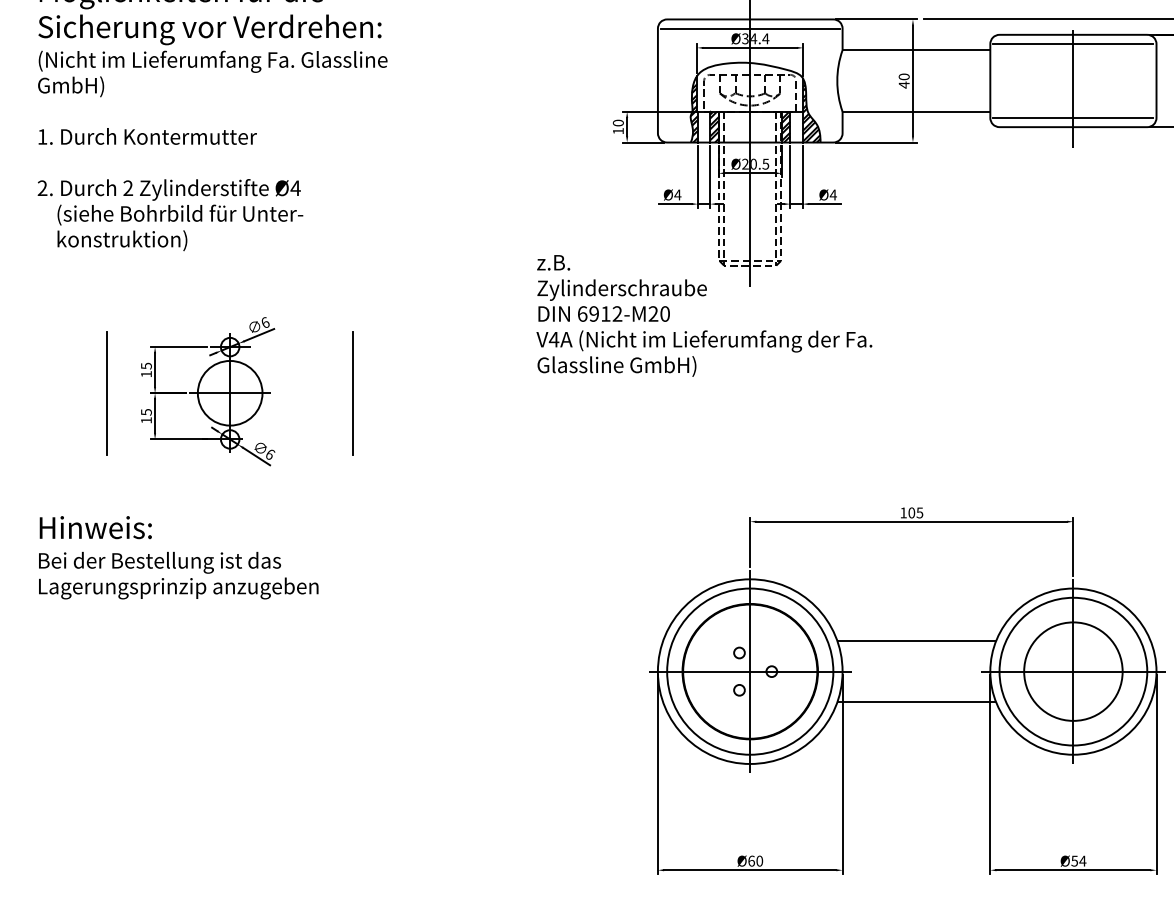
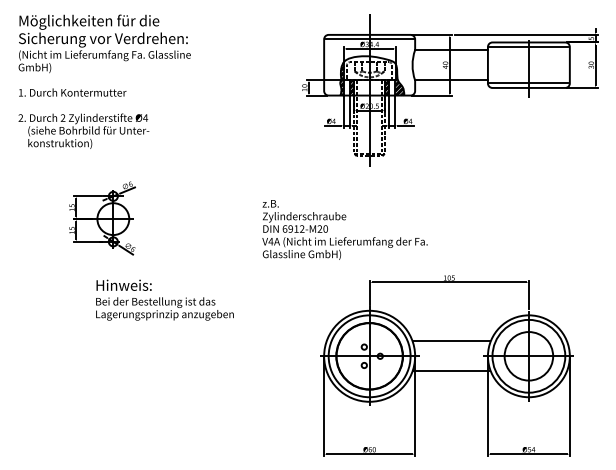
text: (703, 314) -> (344, 229), moved
line: (106, 392) -> (52, 218), removed
line: (354, 392) -> (174, 218), removed
text: (177, 556) -> (164, 299), moved

